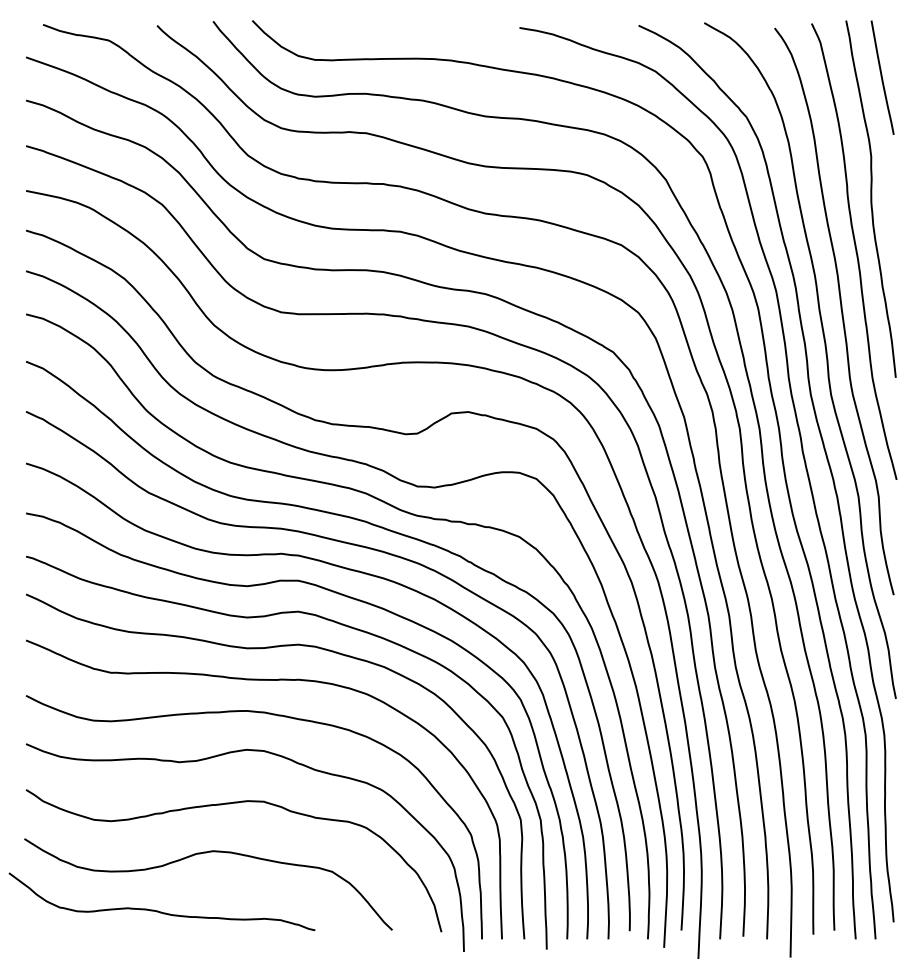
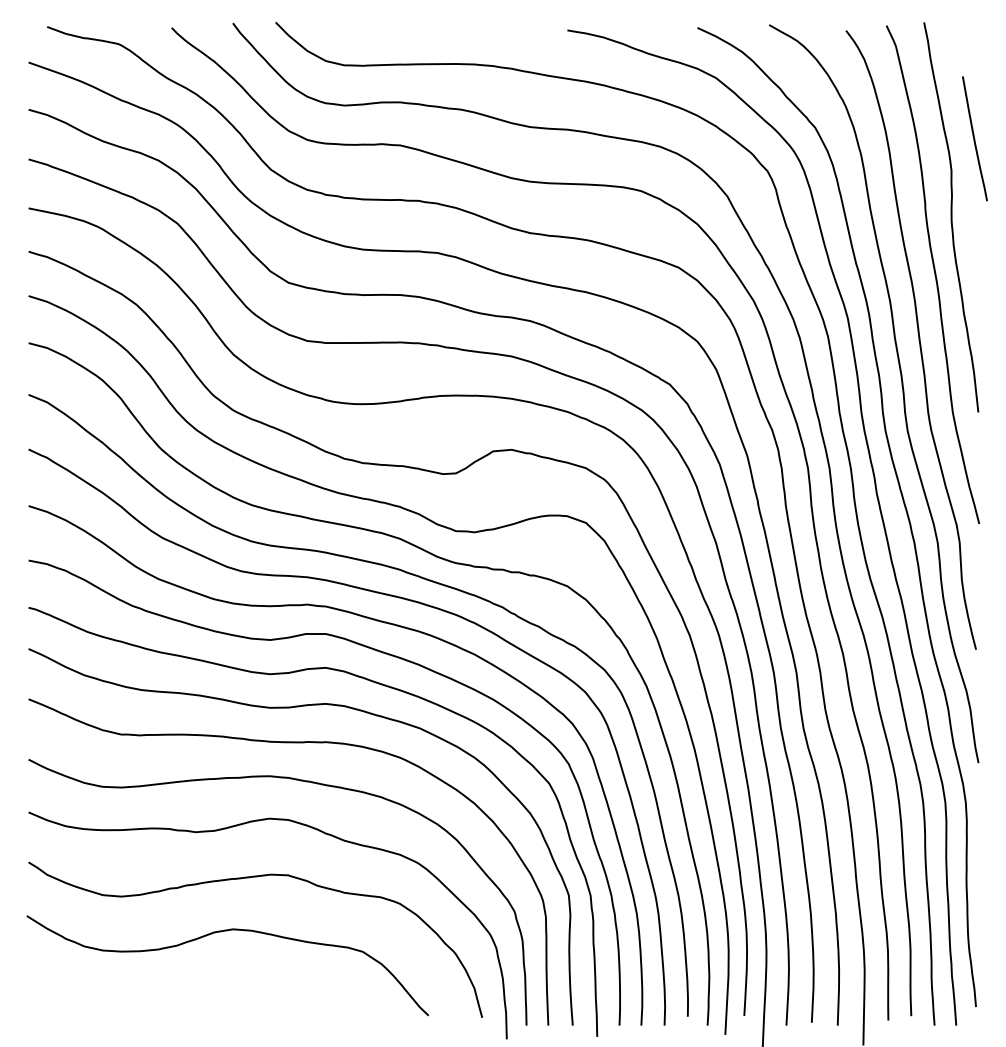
line: (882, 77) -> (974, 138), moved
curve: (158, 910) -> (173, 994), removed

